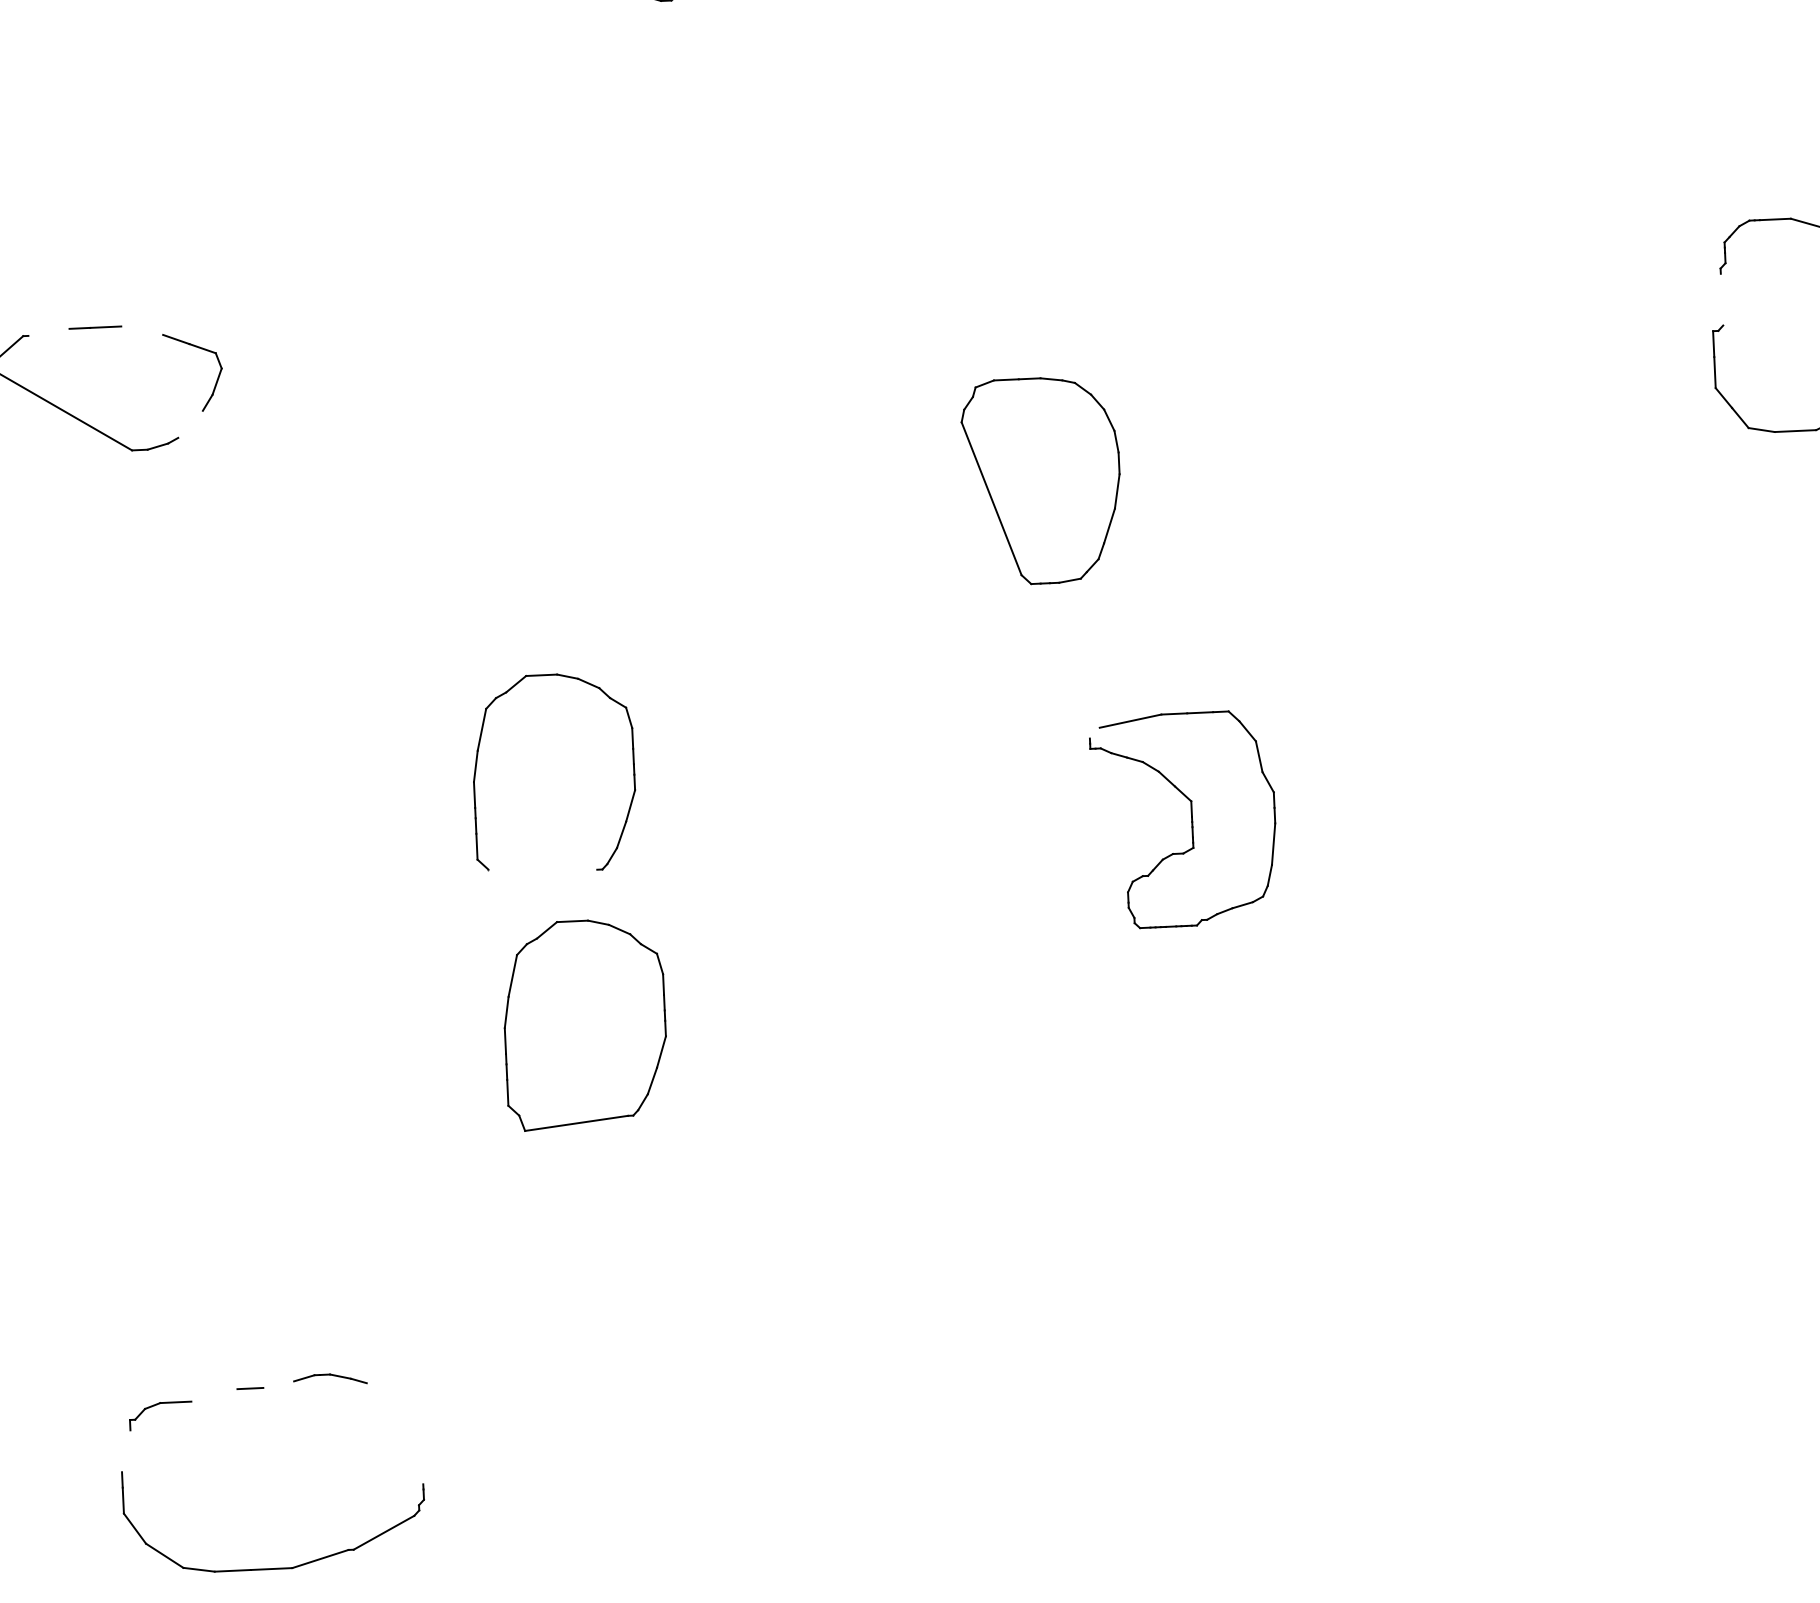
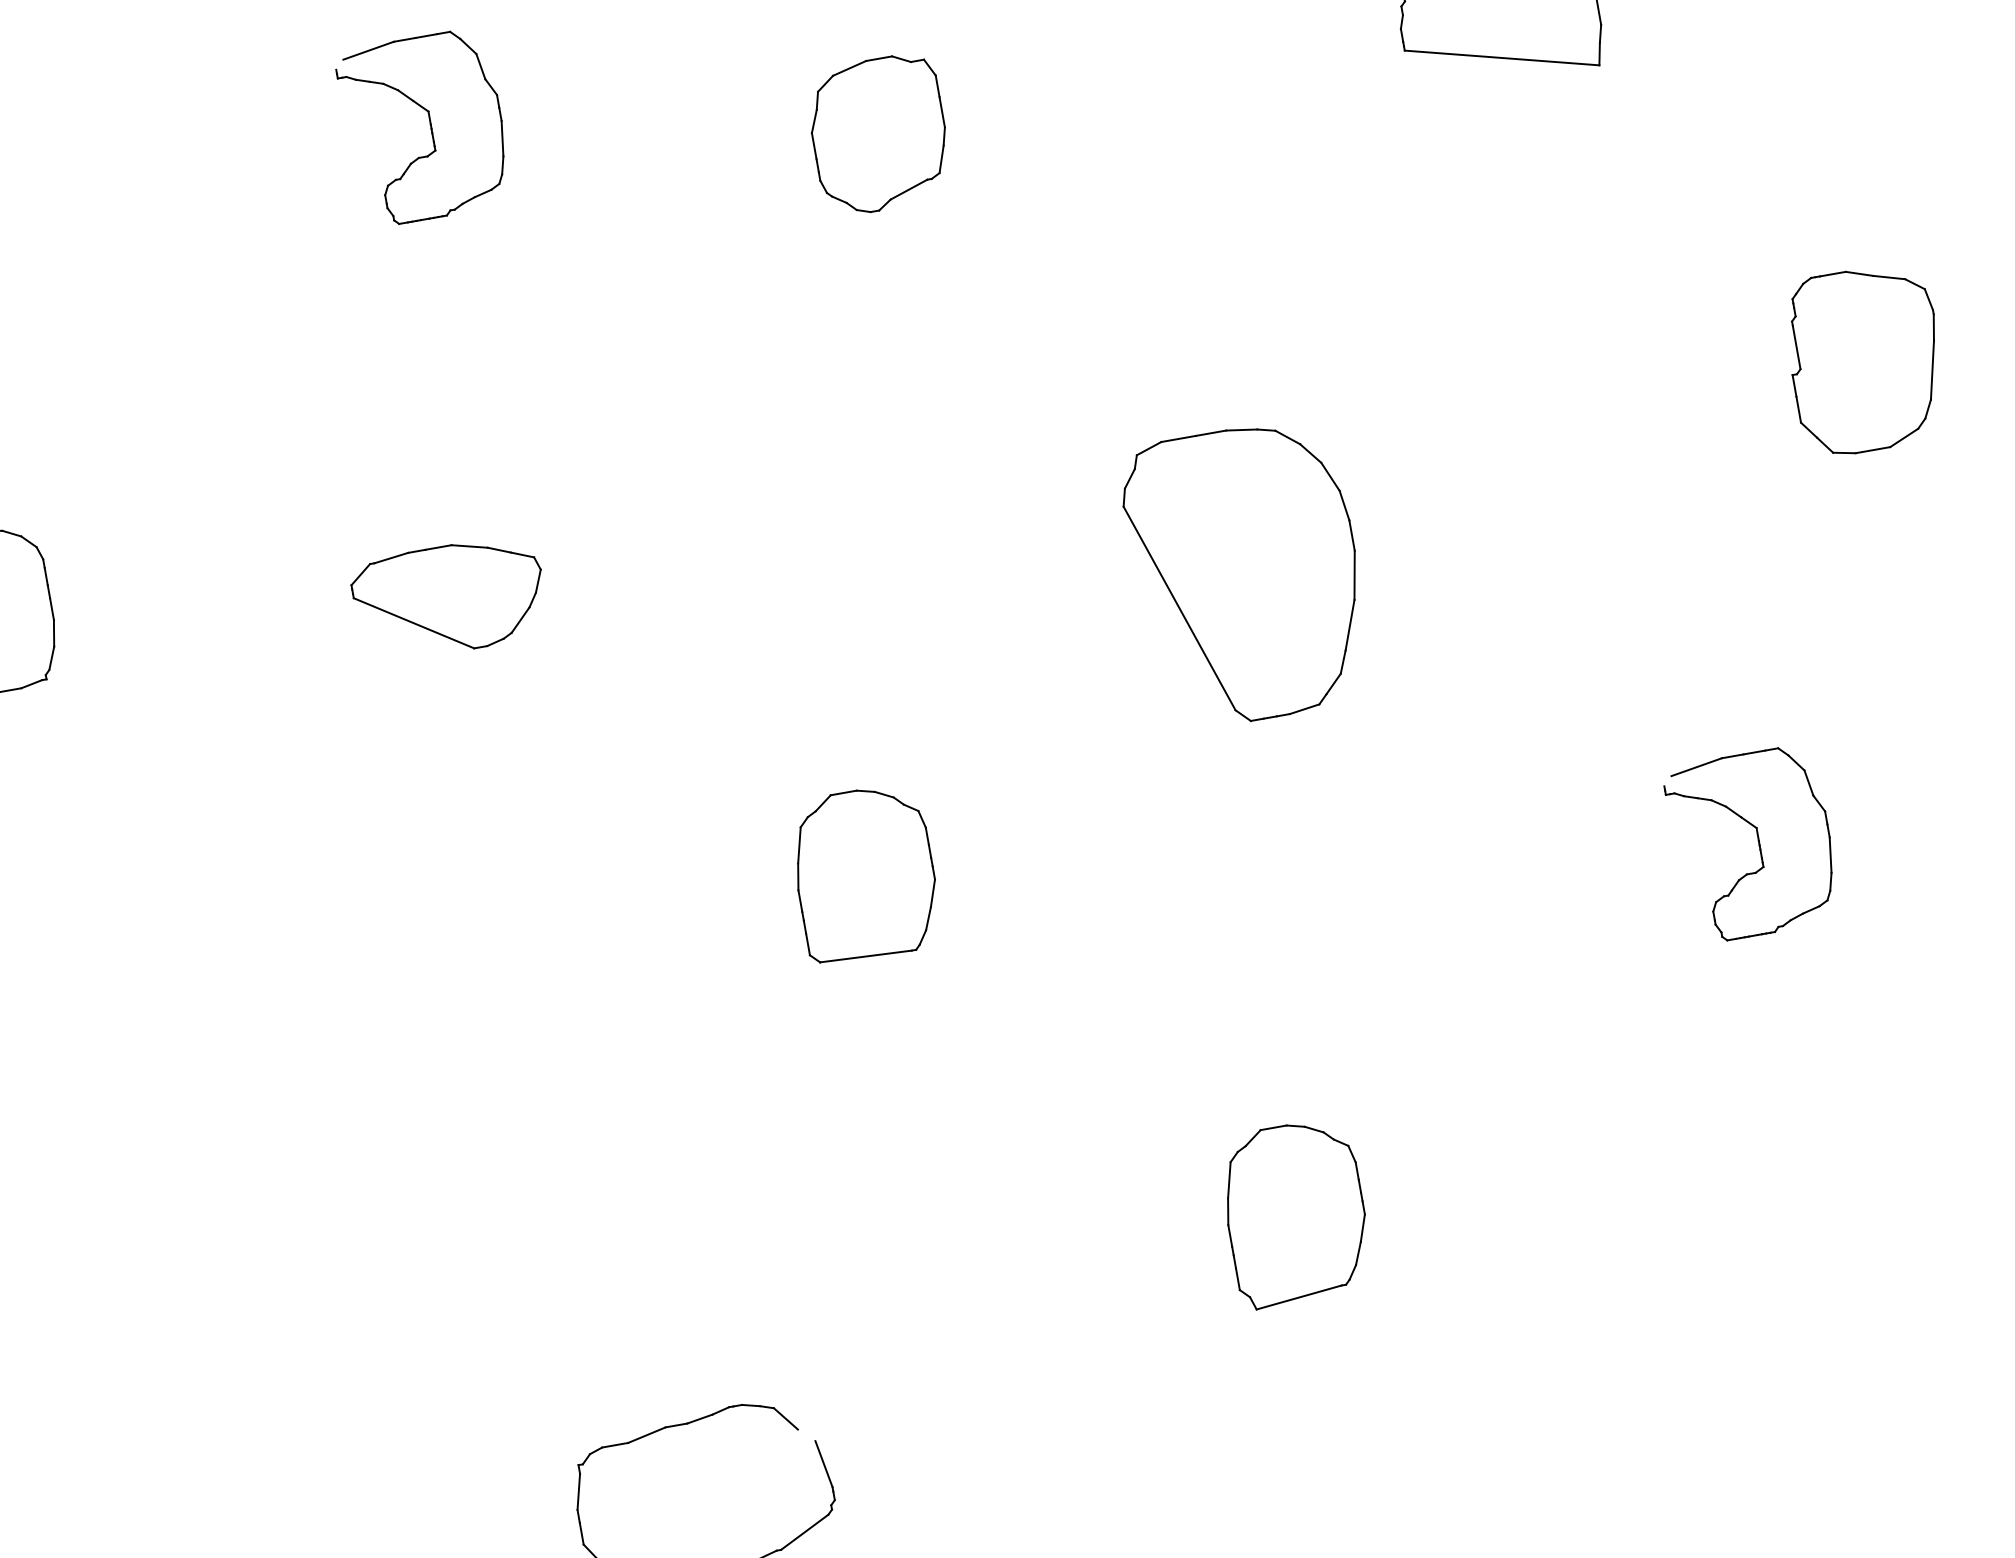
line: (1721, 299) -> (1796, 347), added
line: (141, 330) -> (469, 546), added
line: (49, 331) -> (391, 557), added
line: (190, 423) -> (520, 619), added
part: (1035, 480) -> (1238, 574), size x1.67
part: (1190, 816) -> (1757, 840), moved
line: (542, 869) -> (865, 956), added
part: (585, 1029) -> (1296, 1217), moved
line: (278, 1383) -> (699, 1418), added
line: (214, 1394) -> (646, 1434), added
line: (378, 1396) -> (785, 1418), added
line: (125, 1450) -> (578, 1491), added
line: (416, 1456) -> (823, 1464), added

